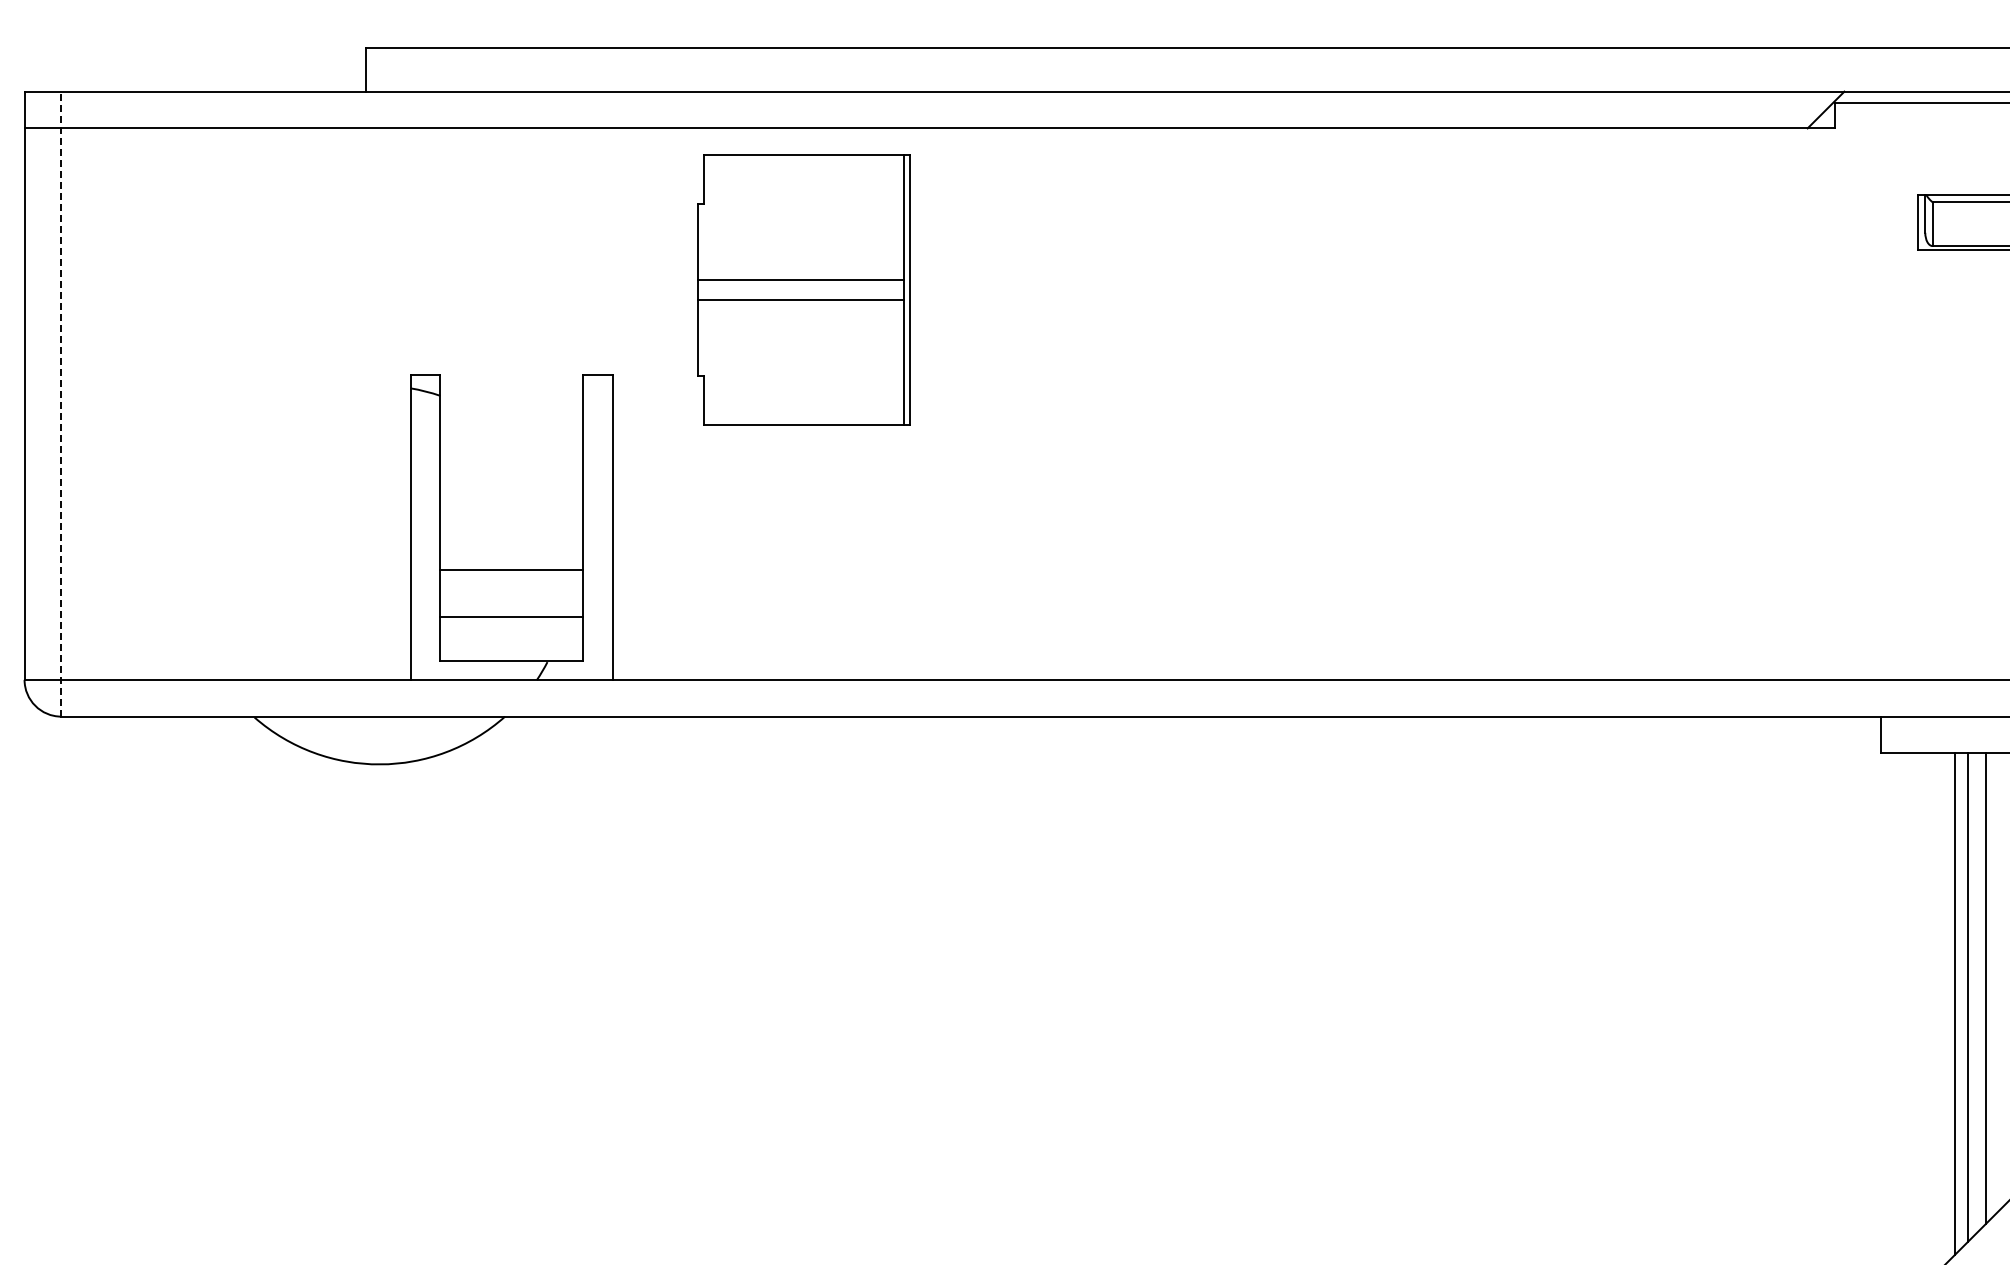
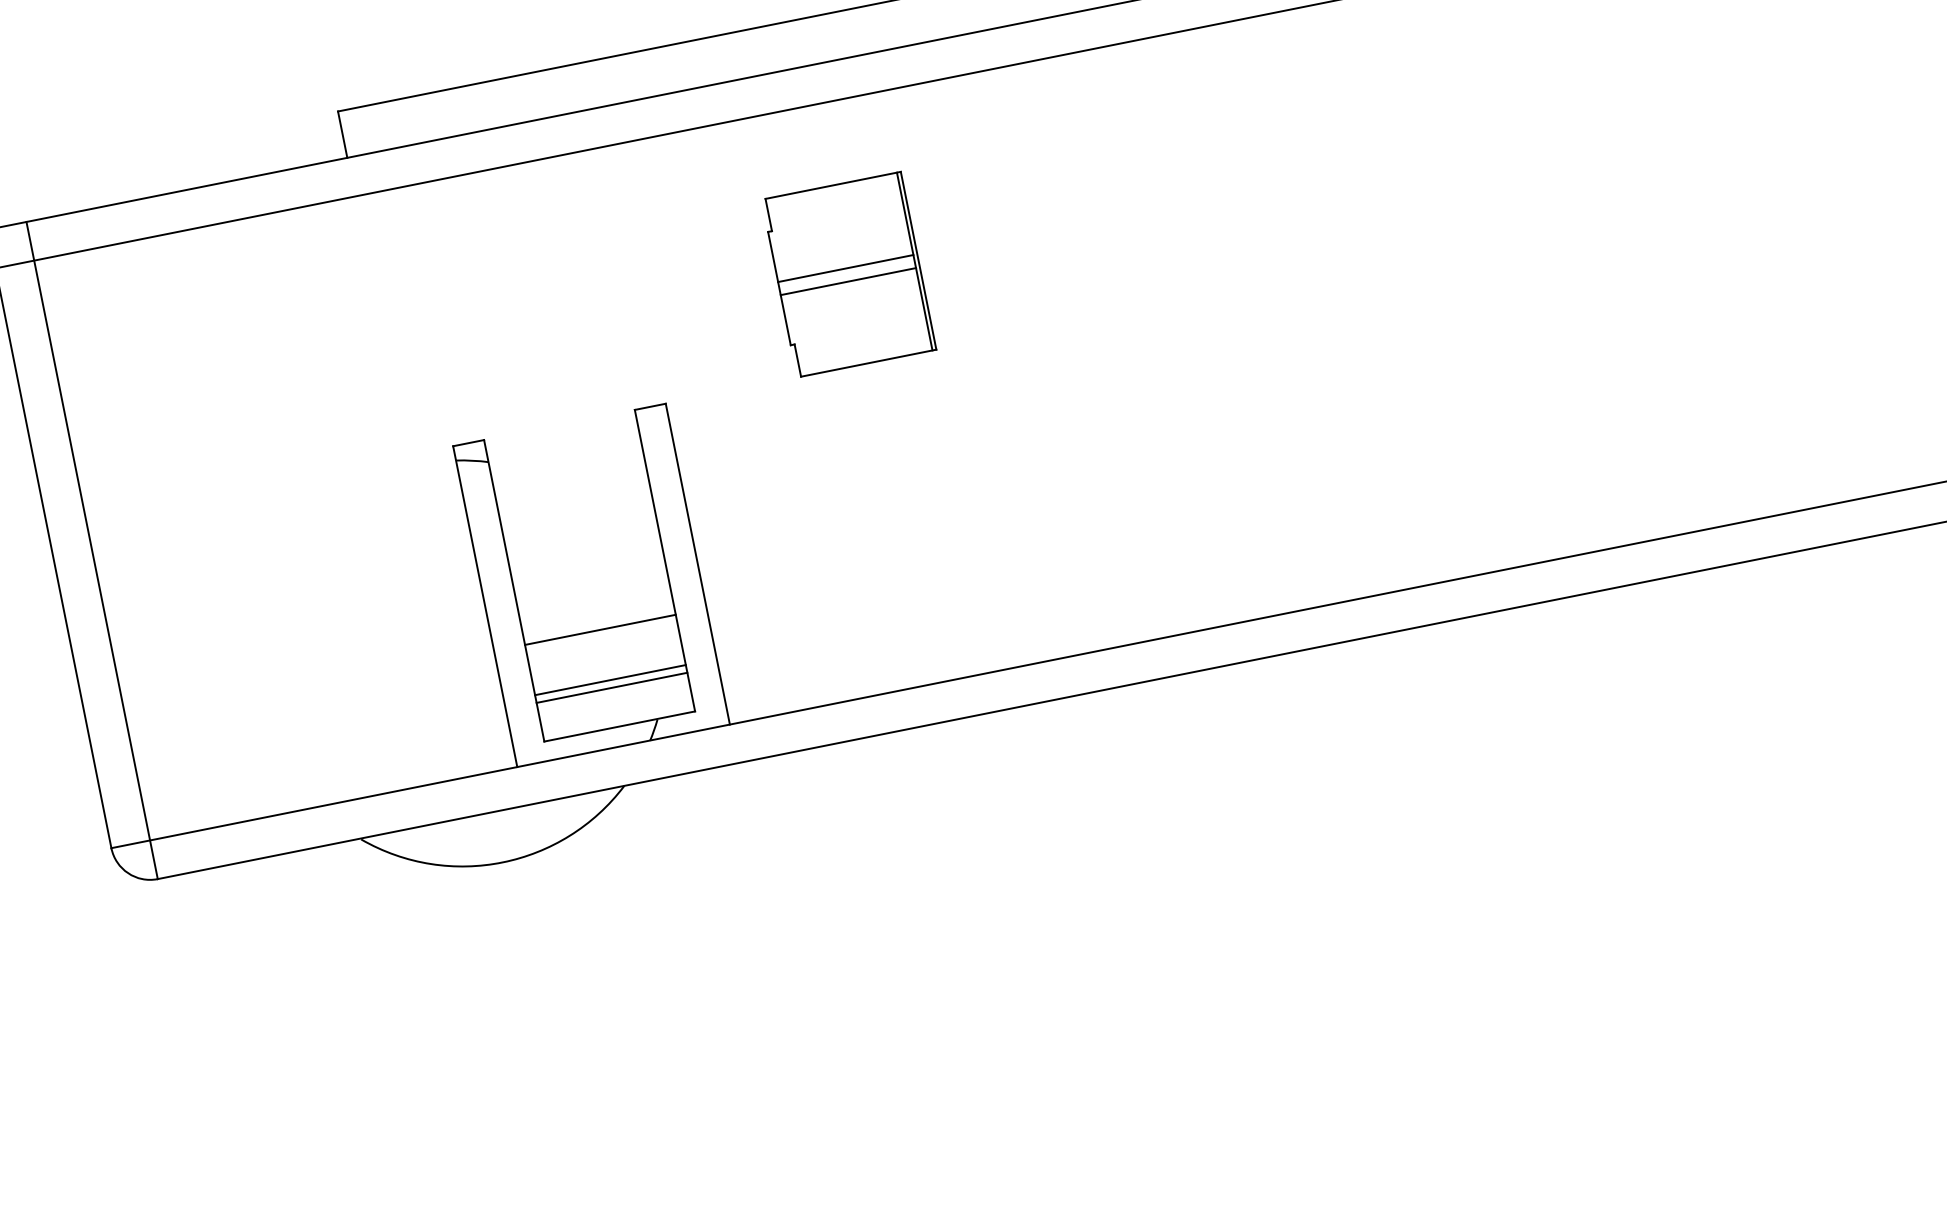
part: (803, 290) -> (848, 275), size x0.62
line: (61, 403) -> (92, 549), dashed -> solid
line: (511, 624) -> (611, 687), added

